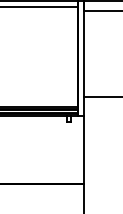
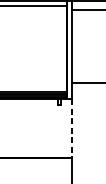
line: (84, 150) -> (72, 129), solid -> dashed

